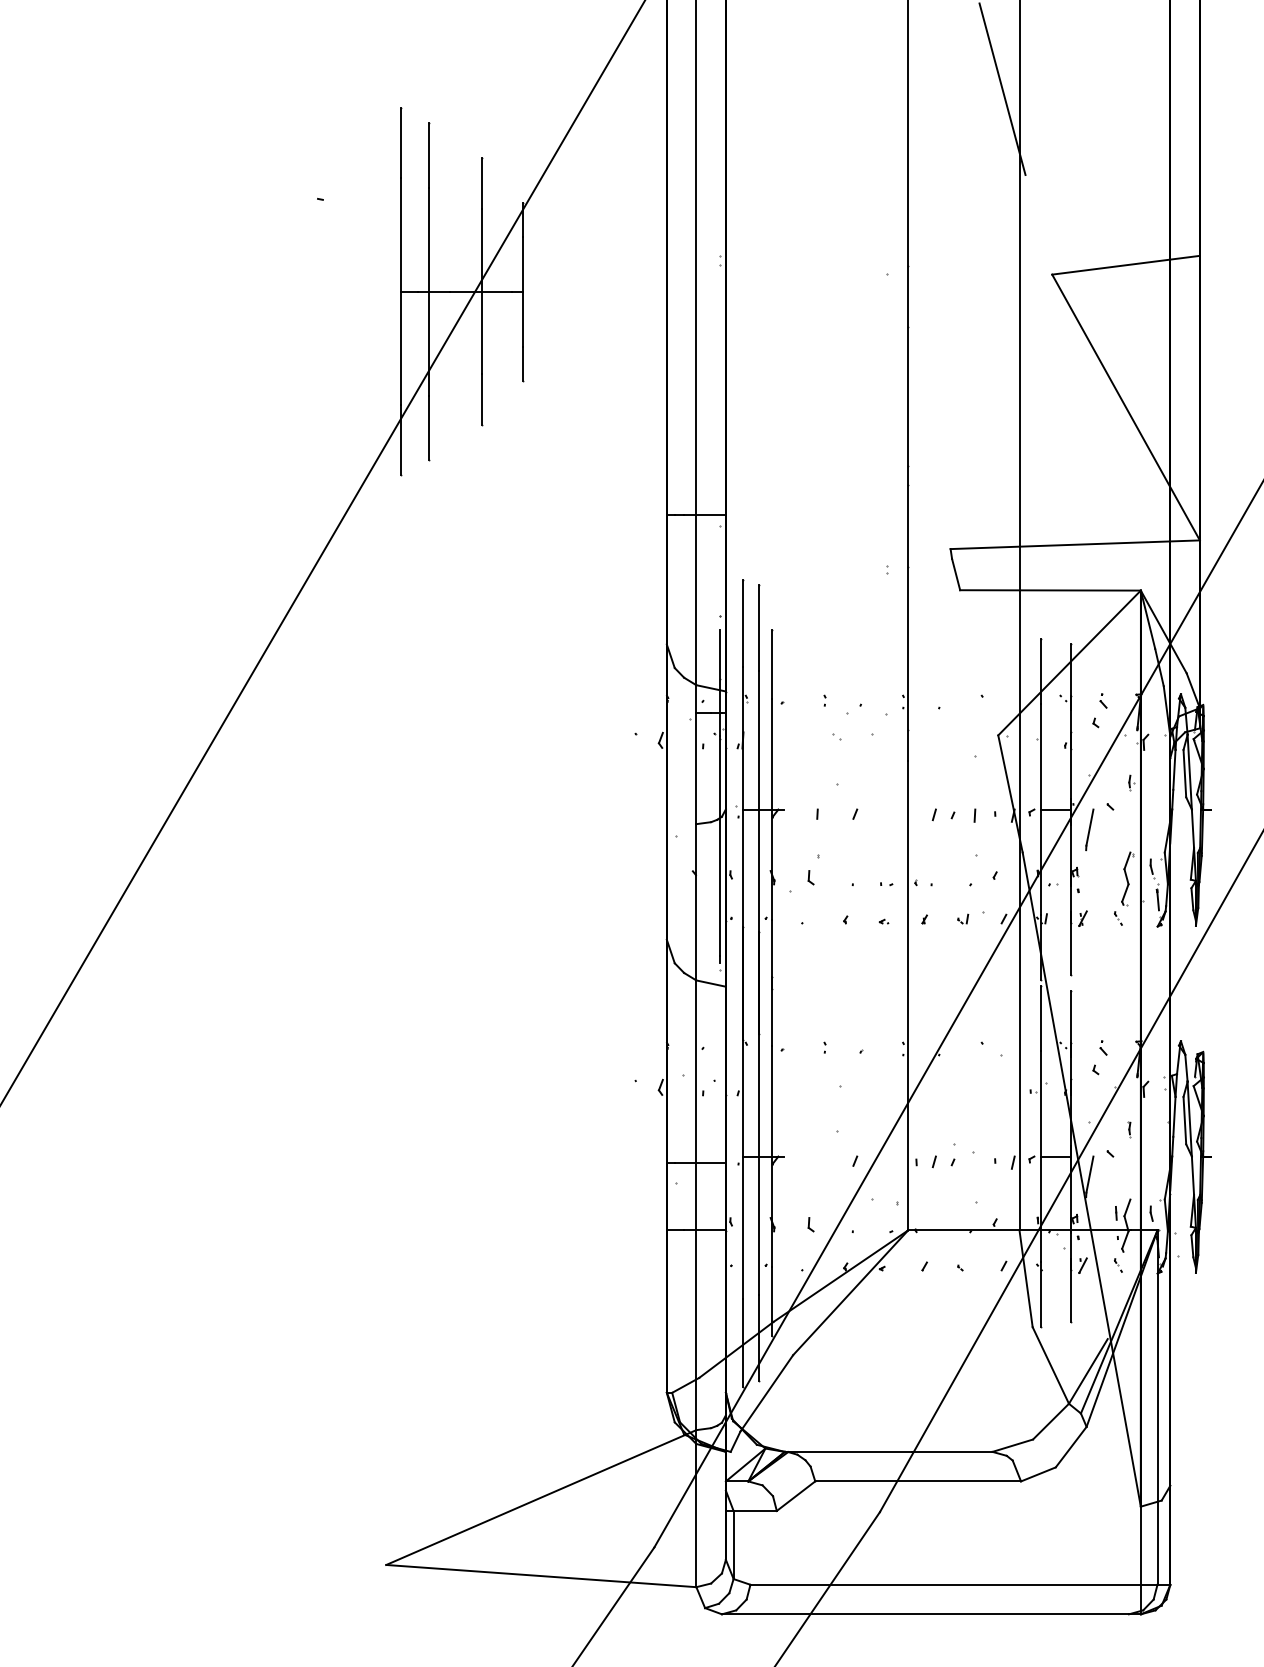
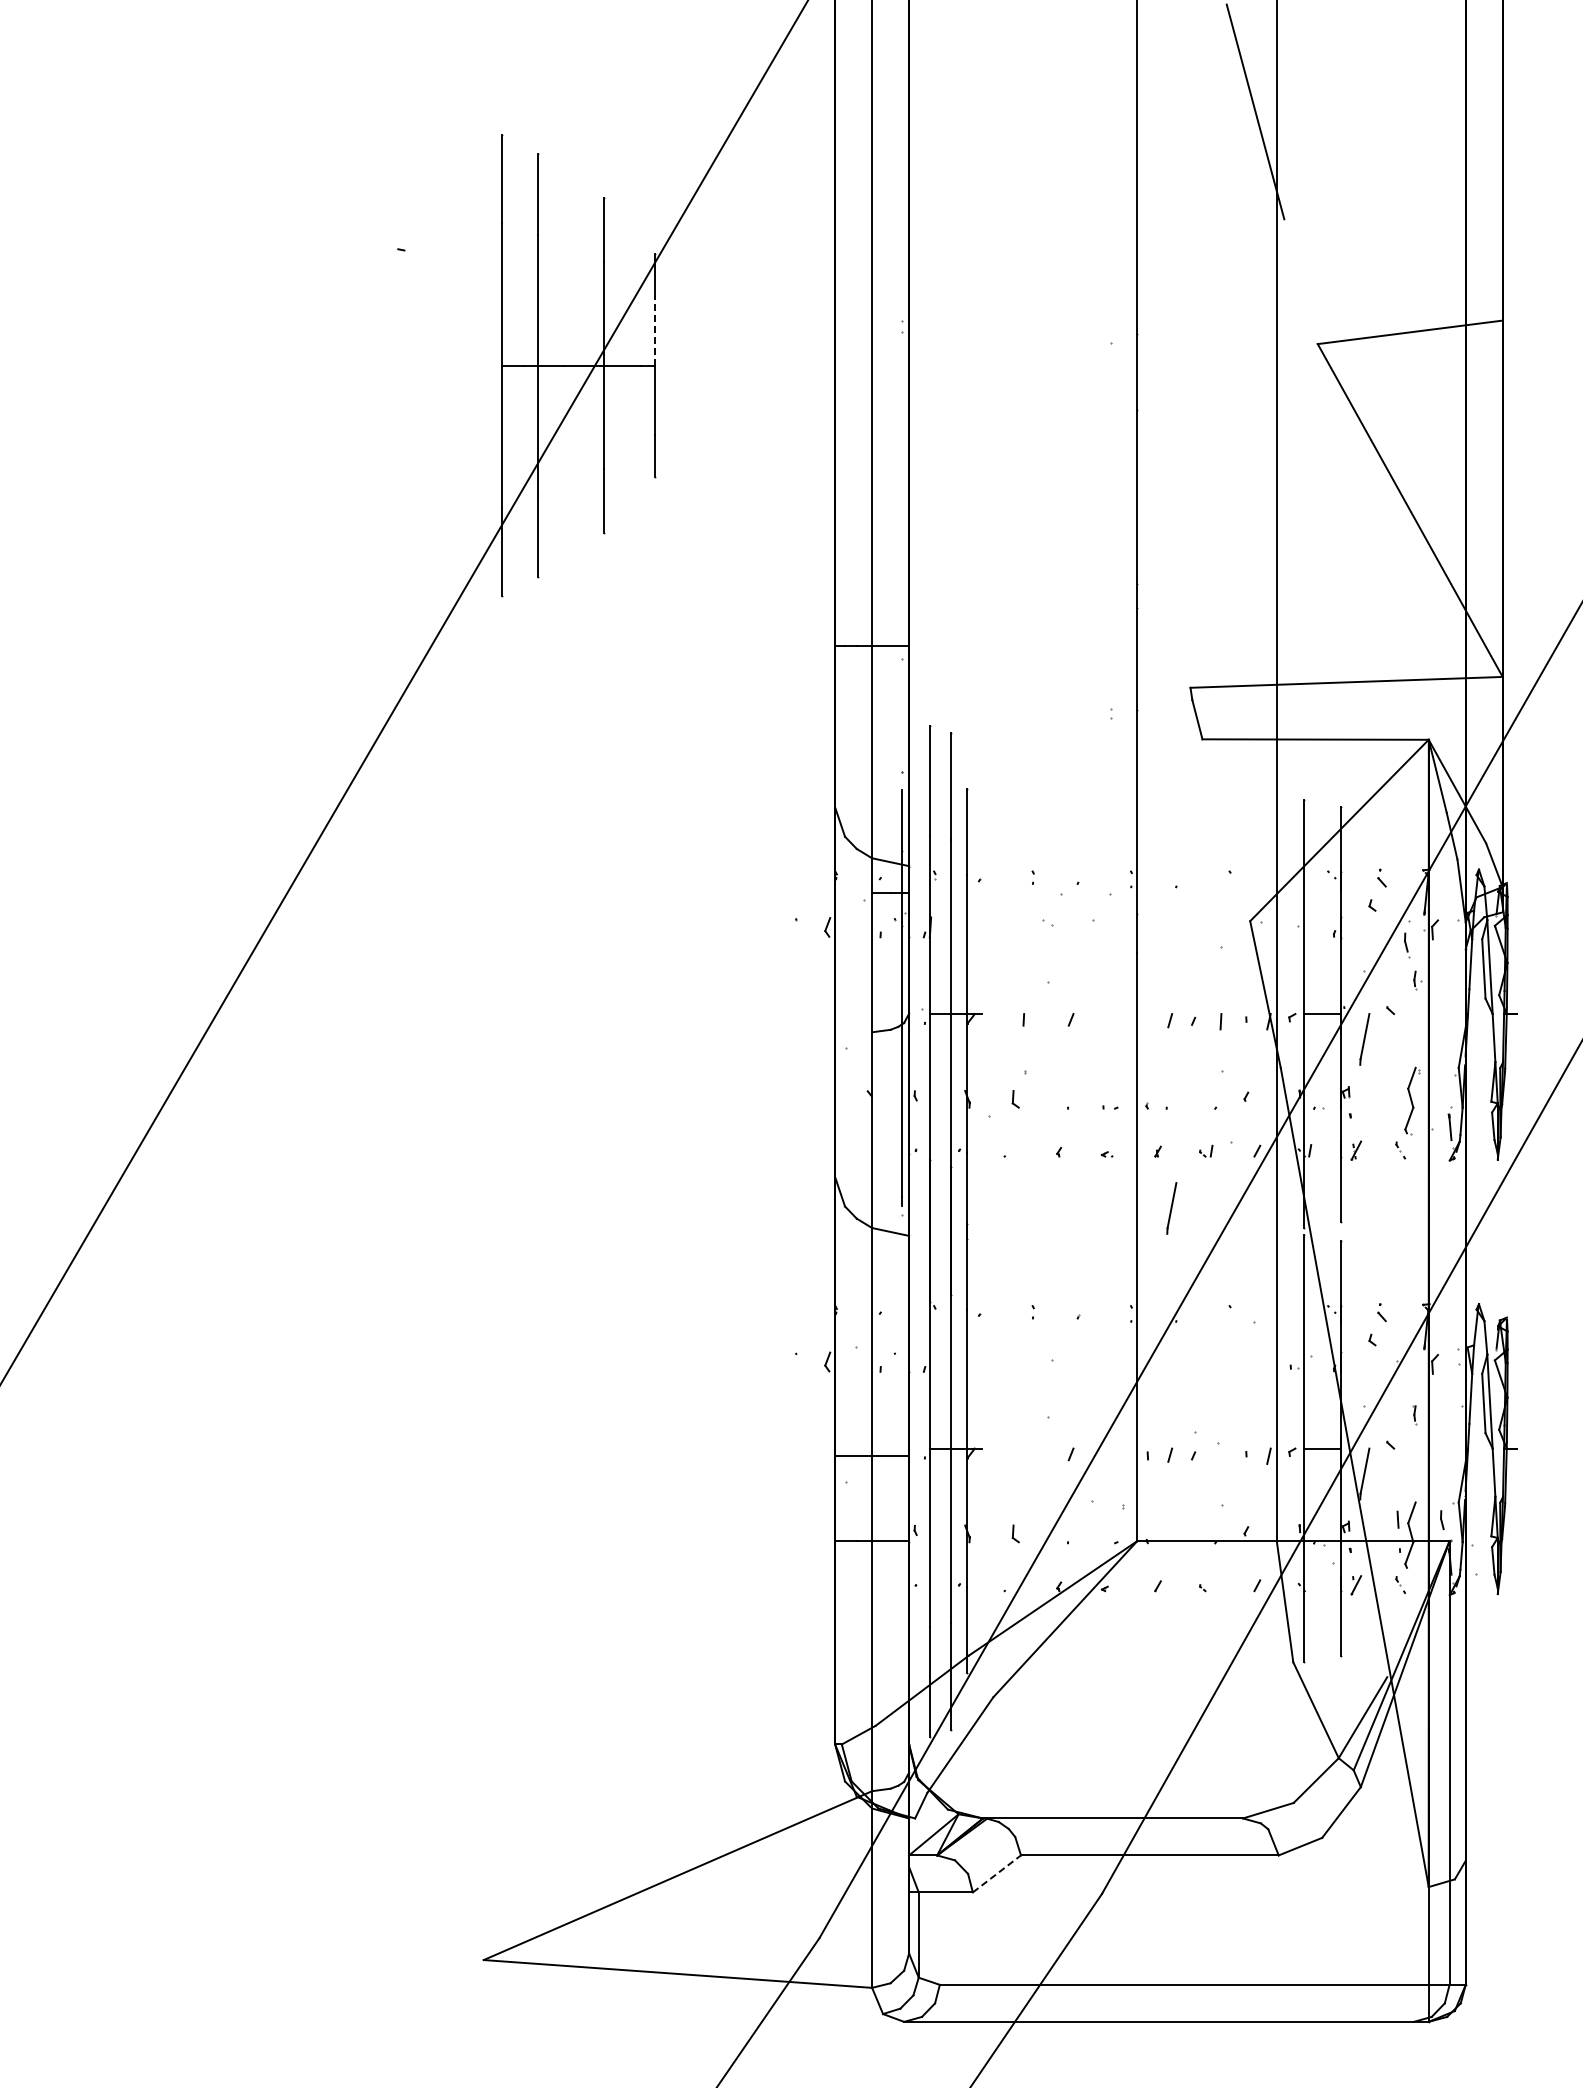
line: (523, 264) -> (655, 331), solid -> dashed
part: (1152, 869) -> (1407, 945), moved
line: (935, 964) -> (1171, 1208), added
line: (796, 1495) -> (997, 1873), solid -> dashed

